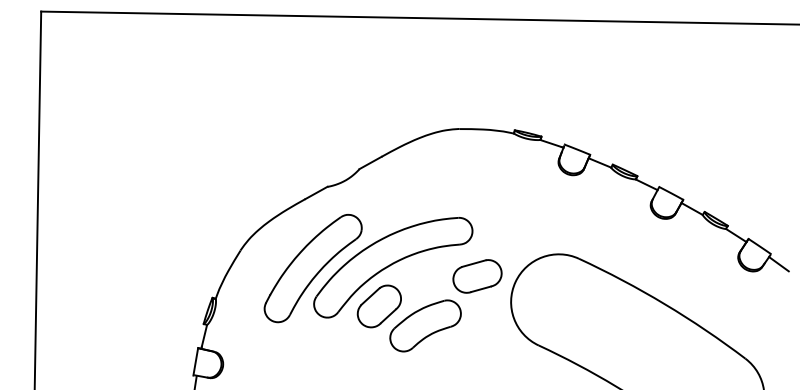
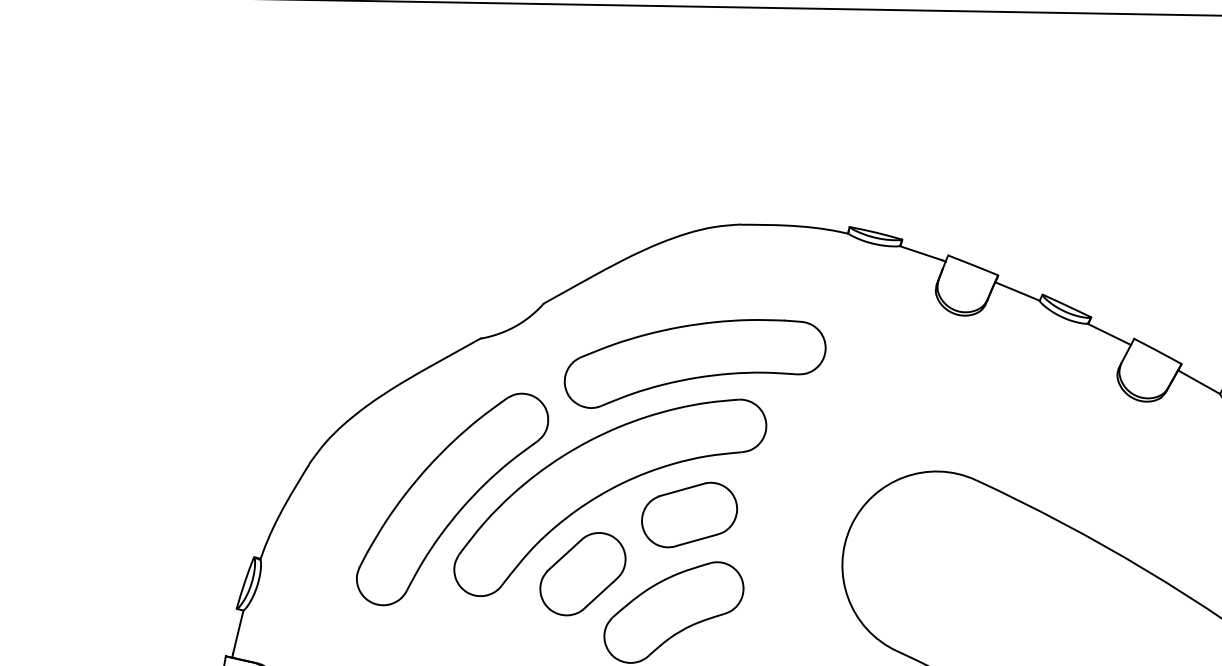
part: (436, 199) -> (695, 363), added
part: (477, 276) -> (689, 515), moved

